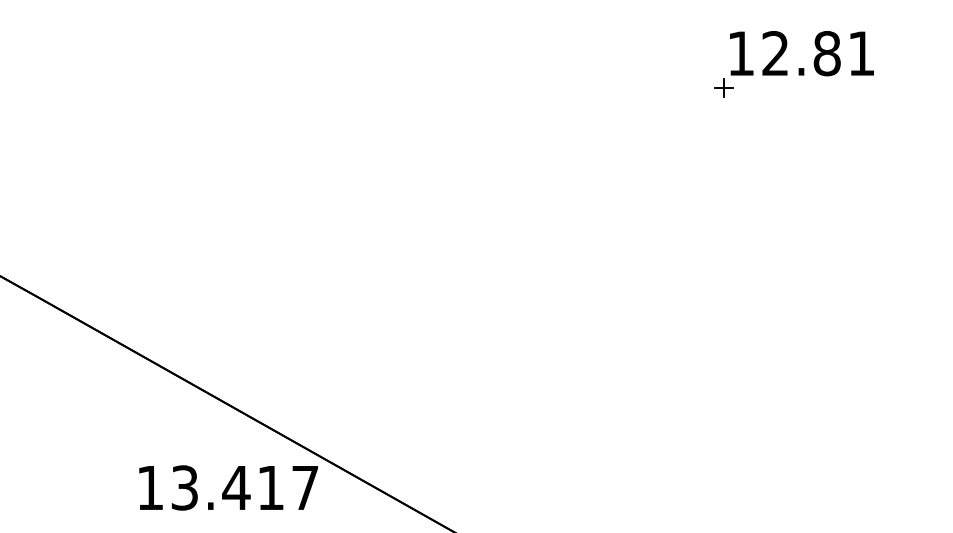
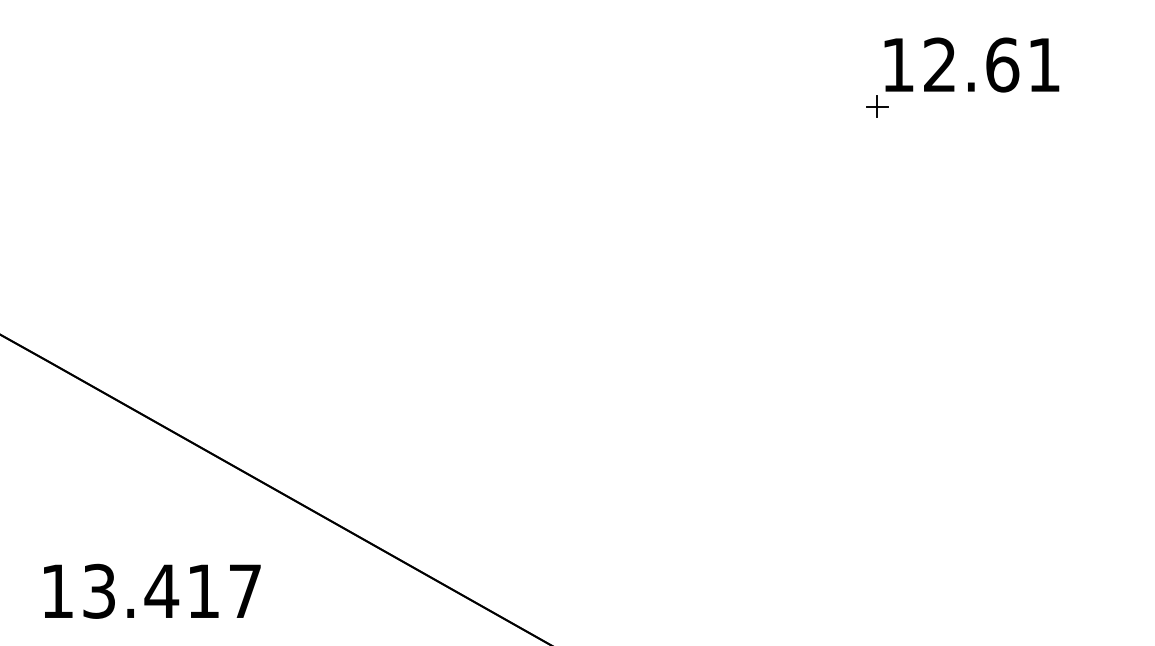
text: (827, 53) -> (1002, 64), 12.81 -> 12.61
text: (228, 487) -> (152, 590), moved

